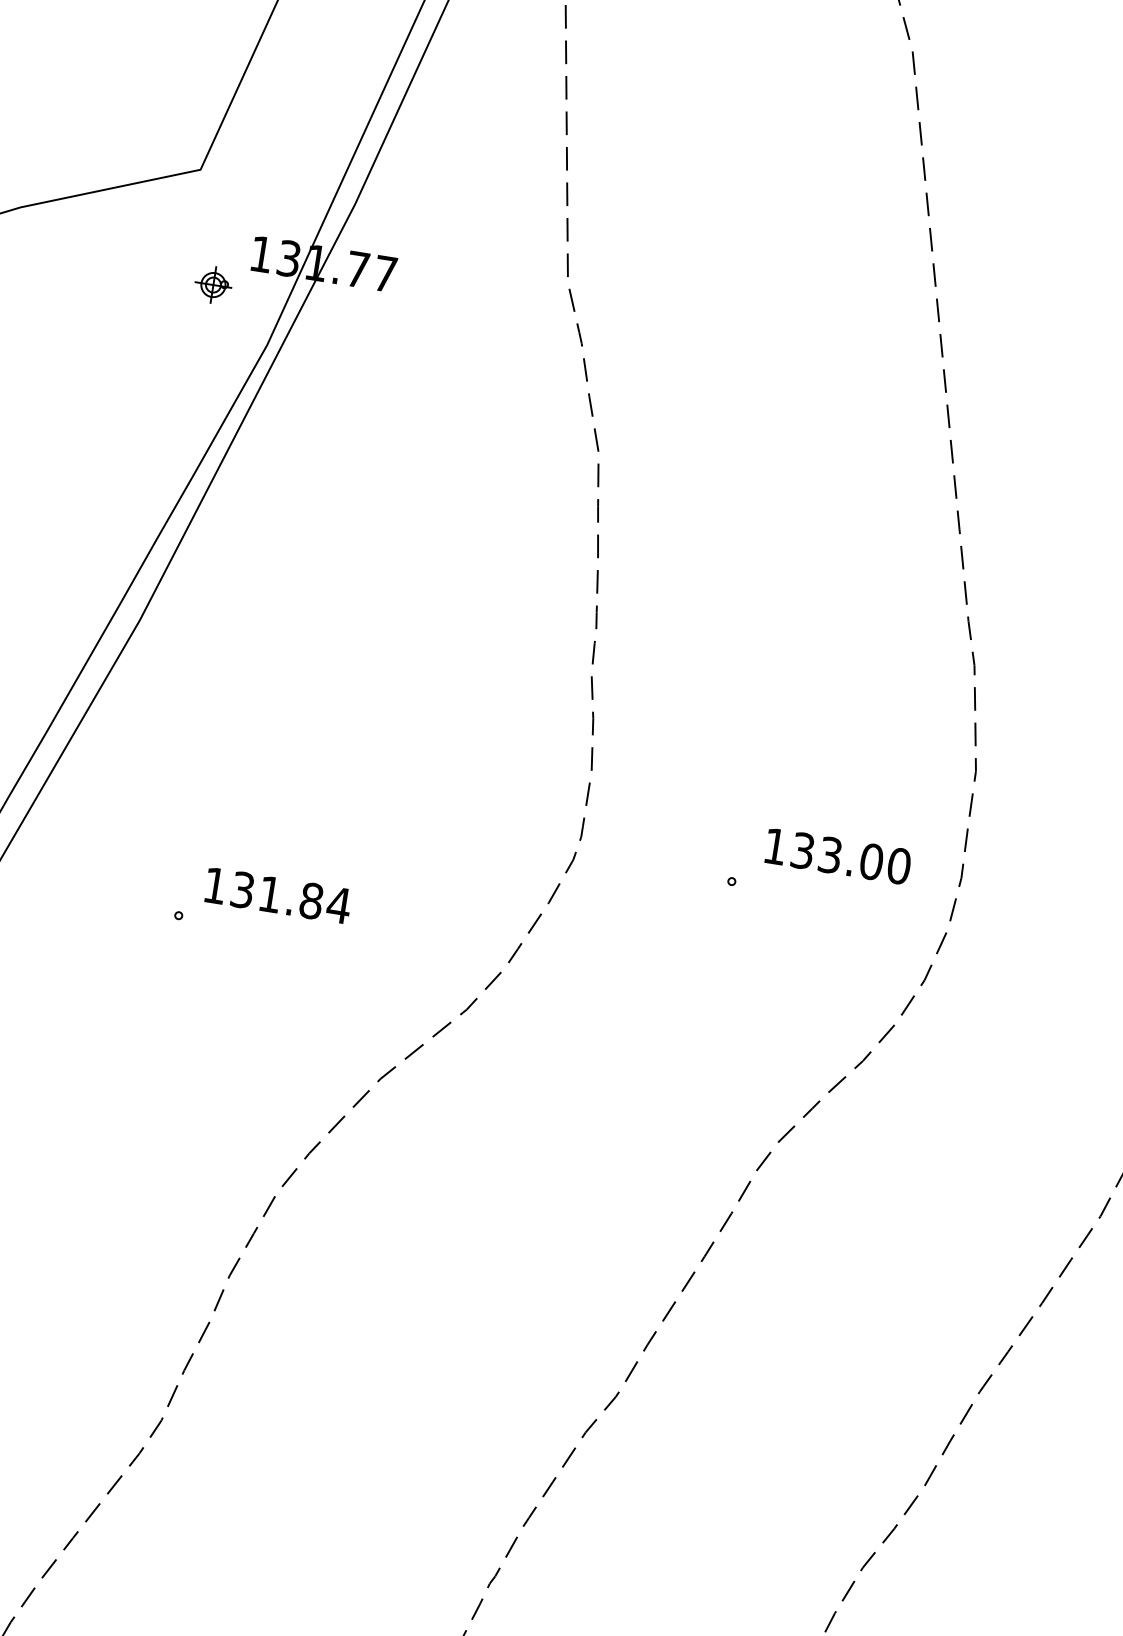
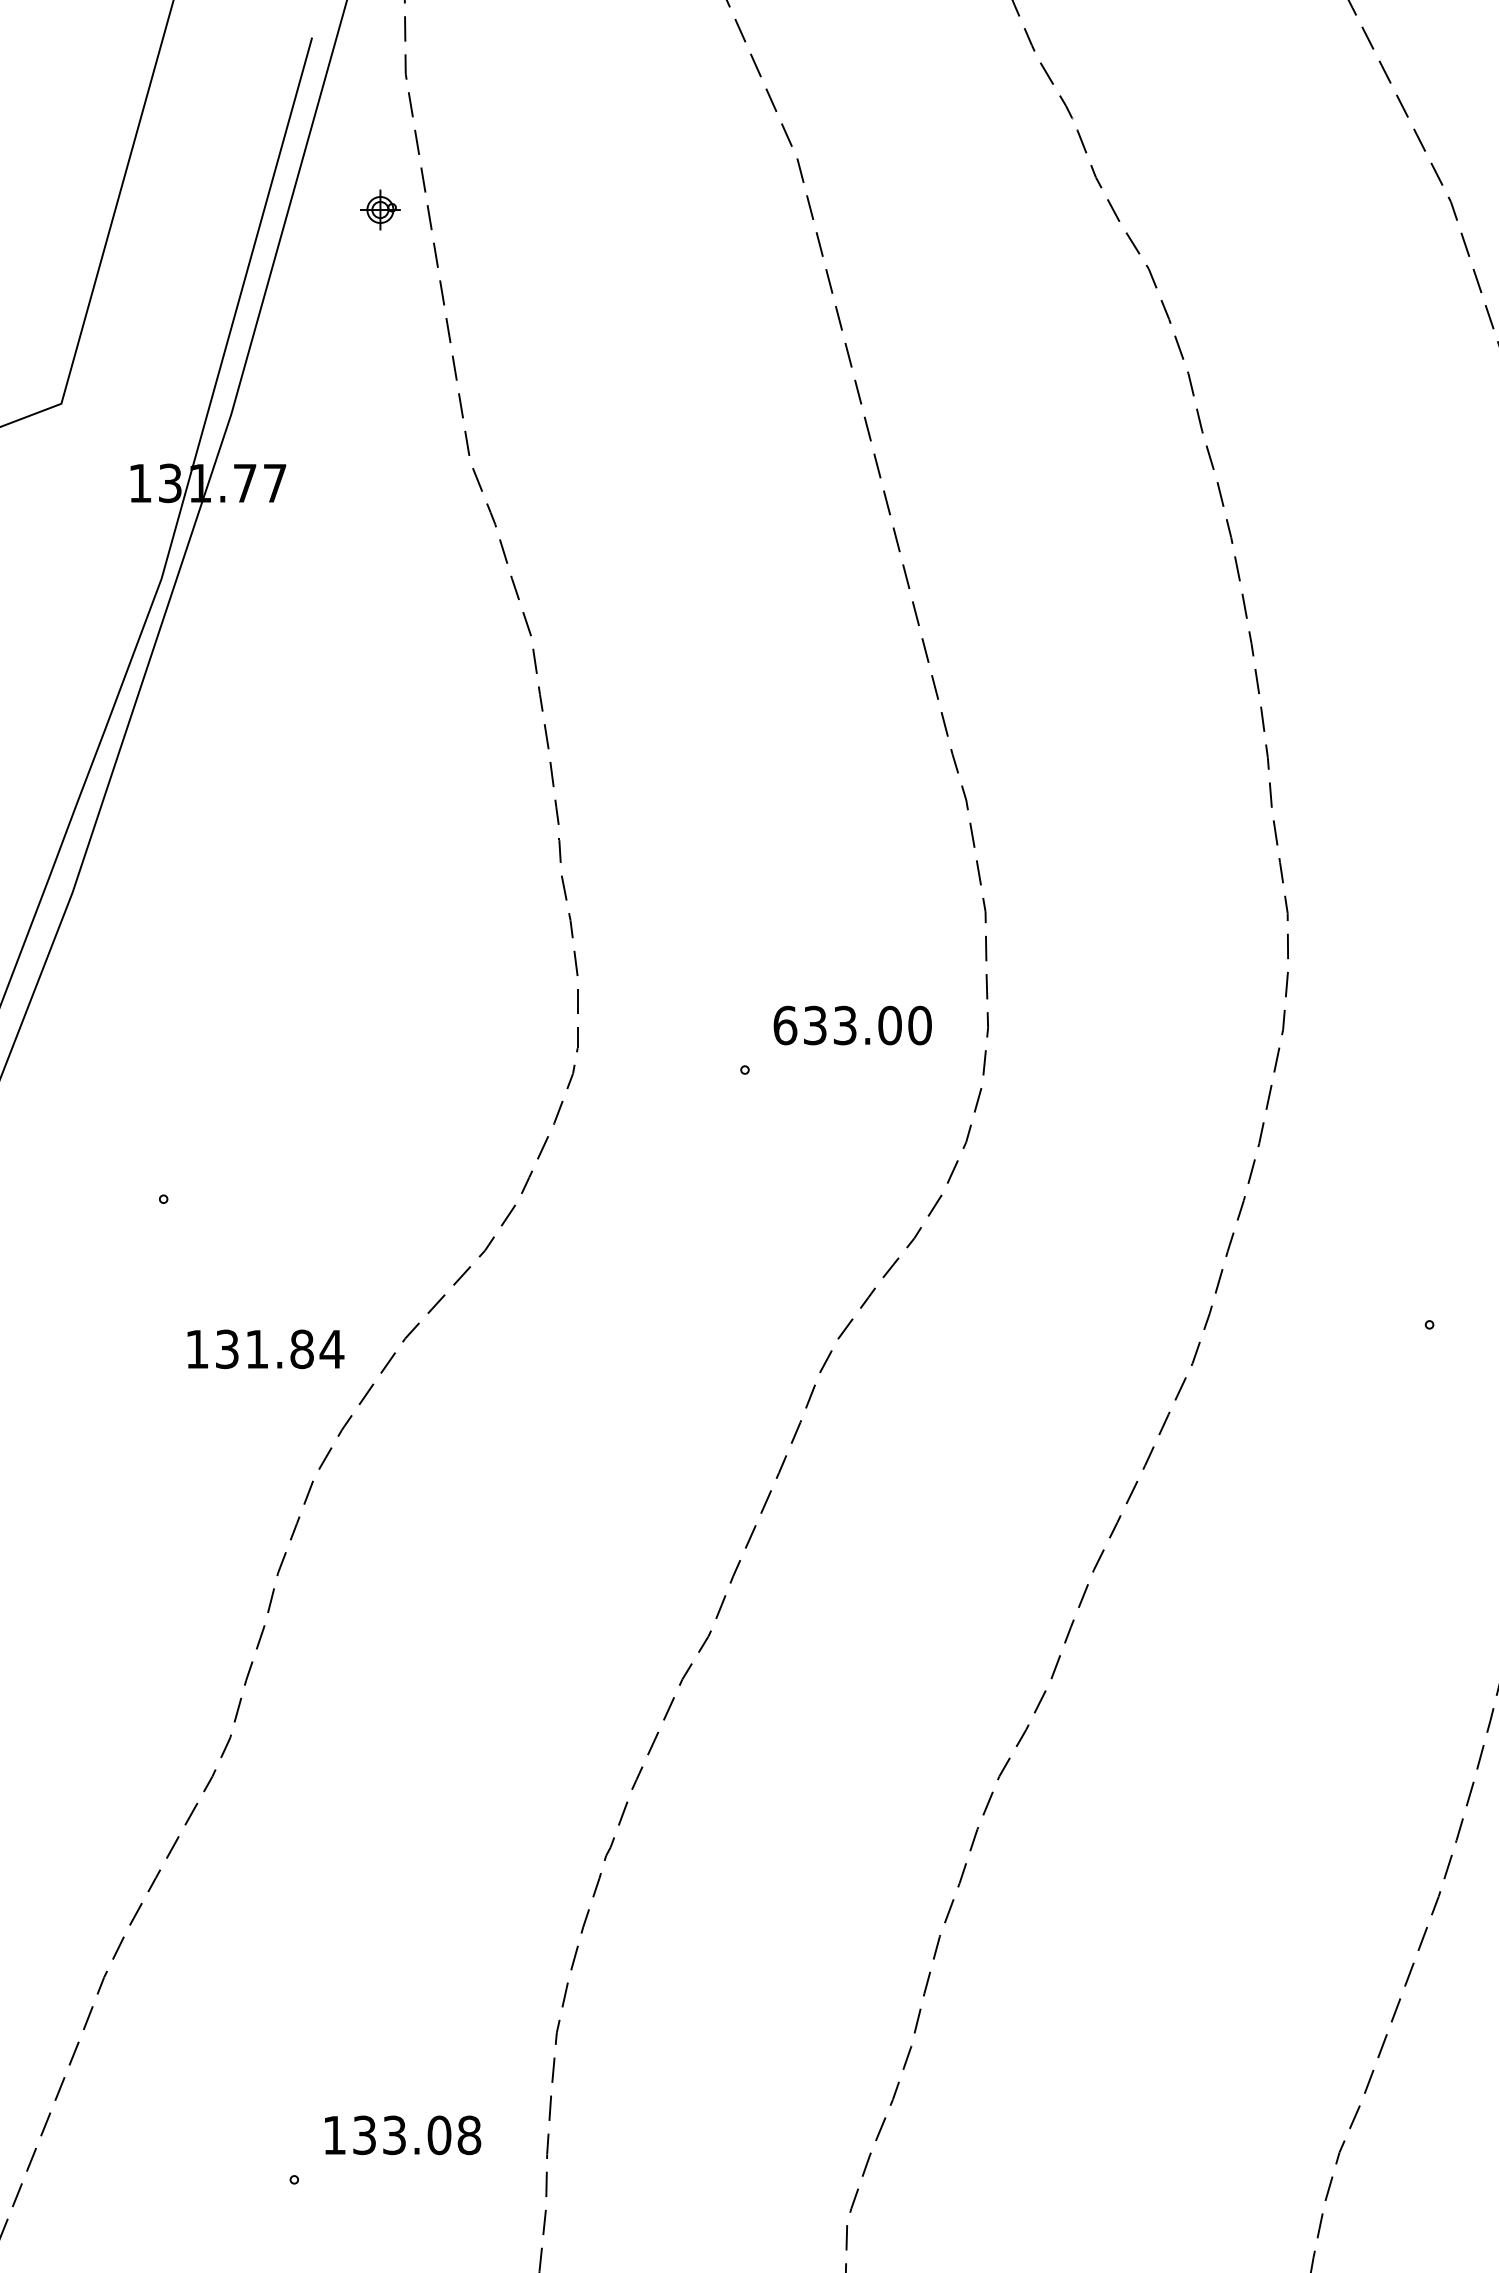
part: (213, 284) -> (380, 209), moved
text: (775, 846) -> (785, 1025), 133.00 -> 633.00
text: (277, 895) -> (265, 1349), moved

